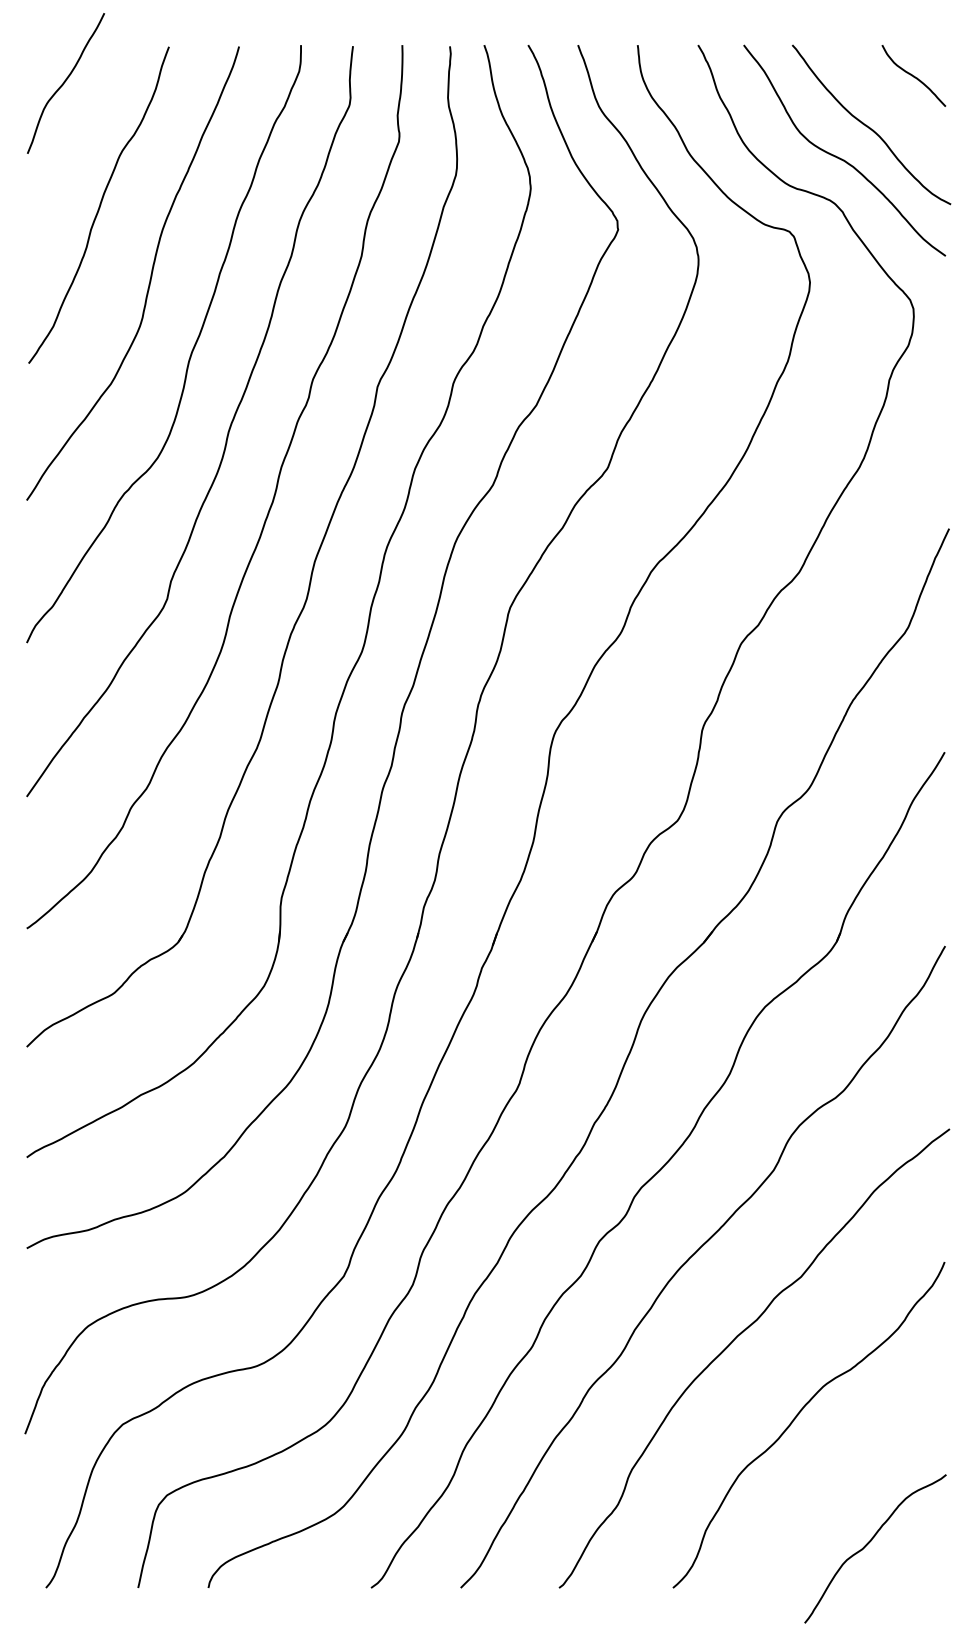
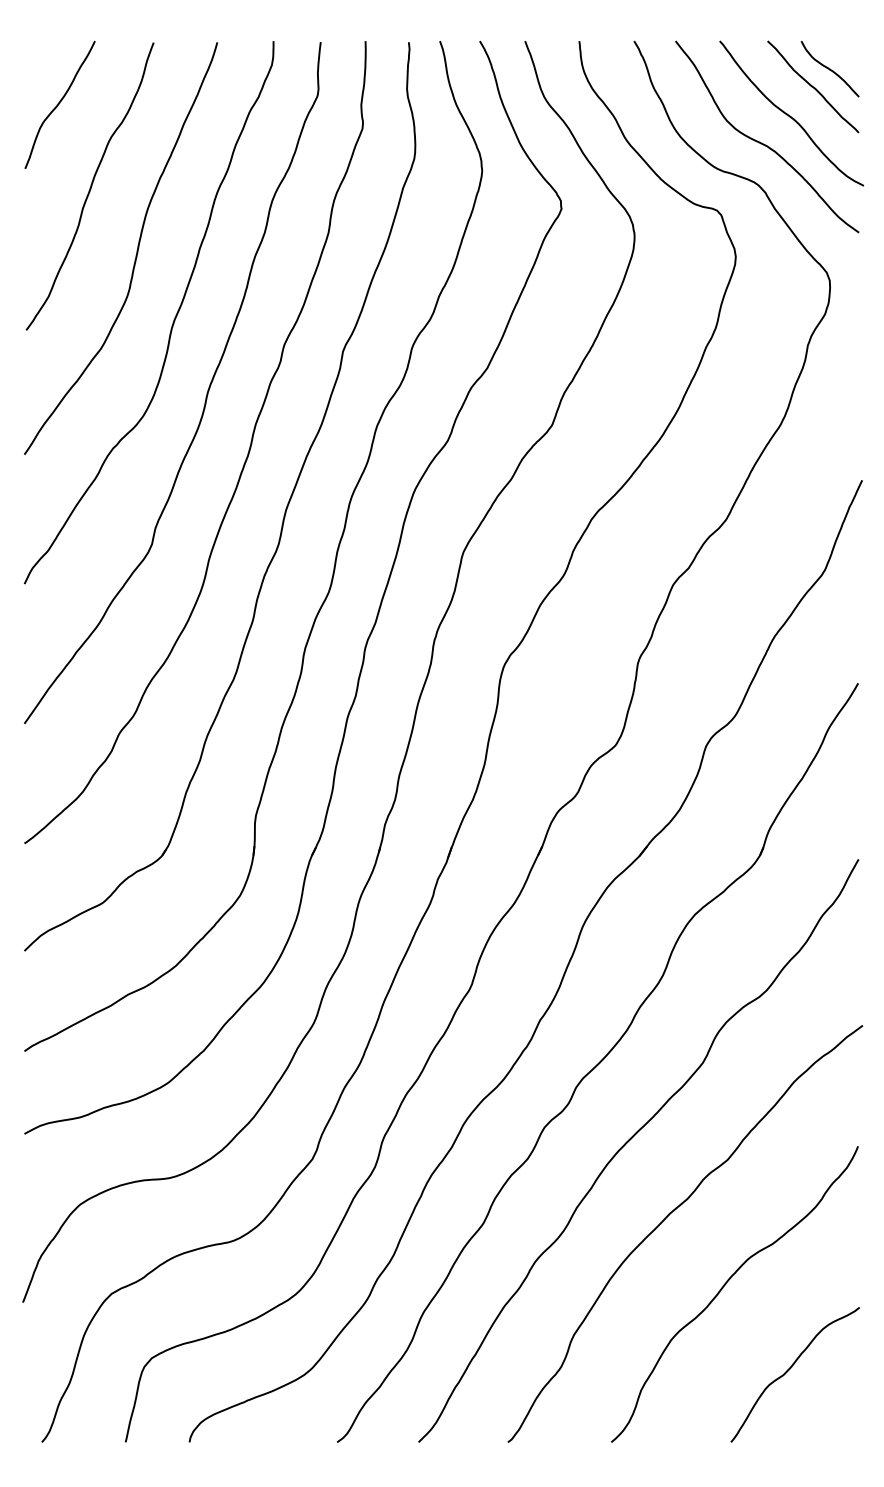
curve: (65, 82) -> (59, 104), moved
curve: (895, 95) -> (813, 86), added
curve: (870, 1543) -> (790, 1369), moved

